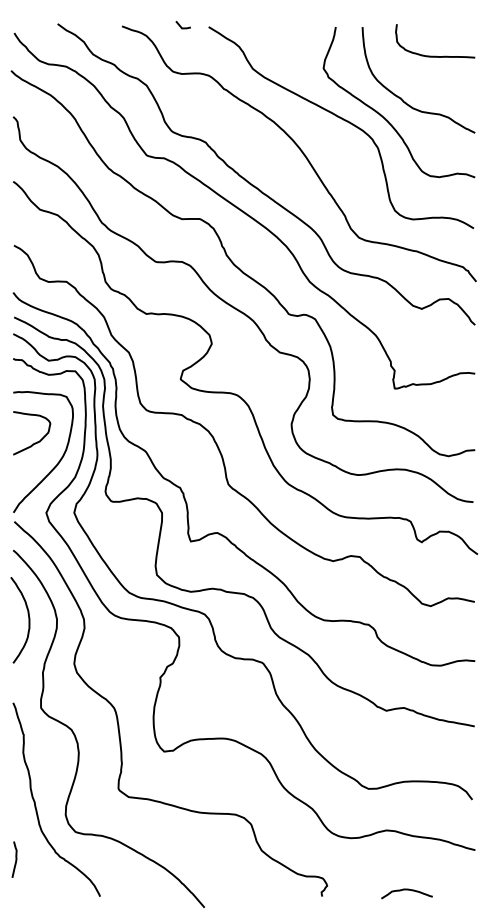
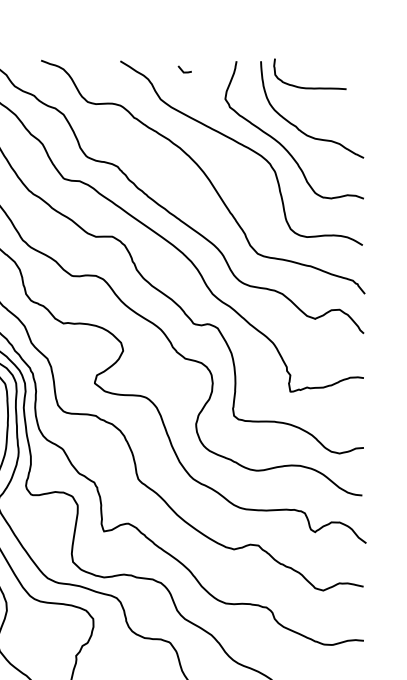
line: (181, 26) -> (183, 70), moved
curve: (435, 55) -> (310, 87), moved

